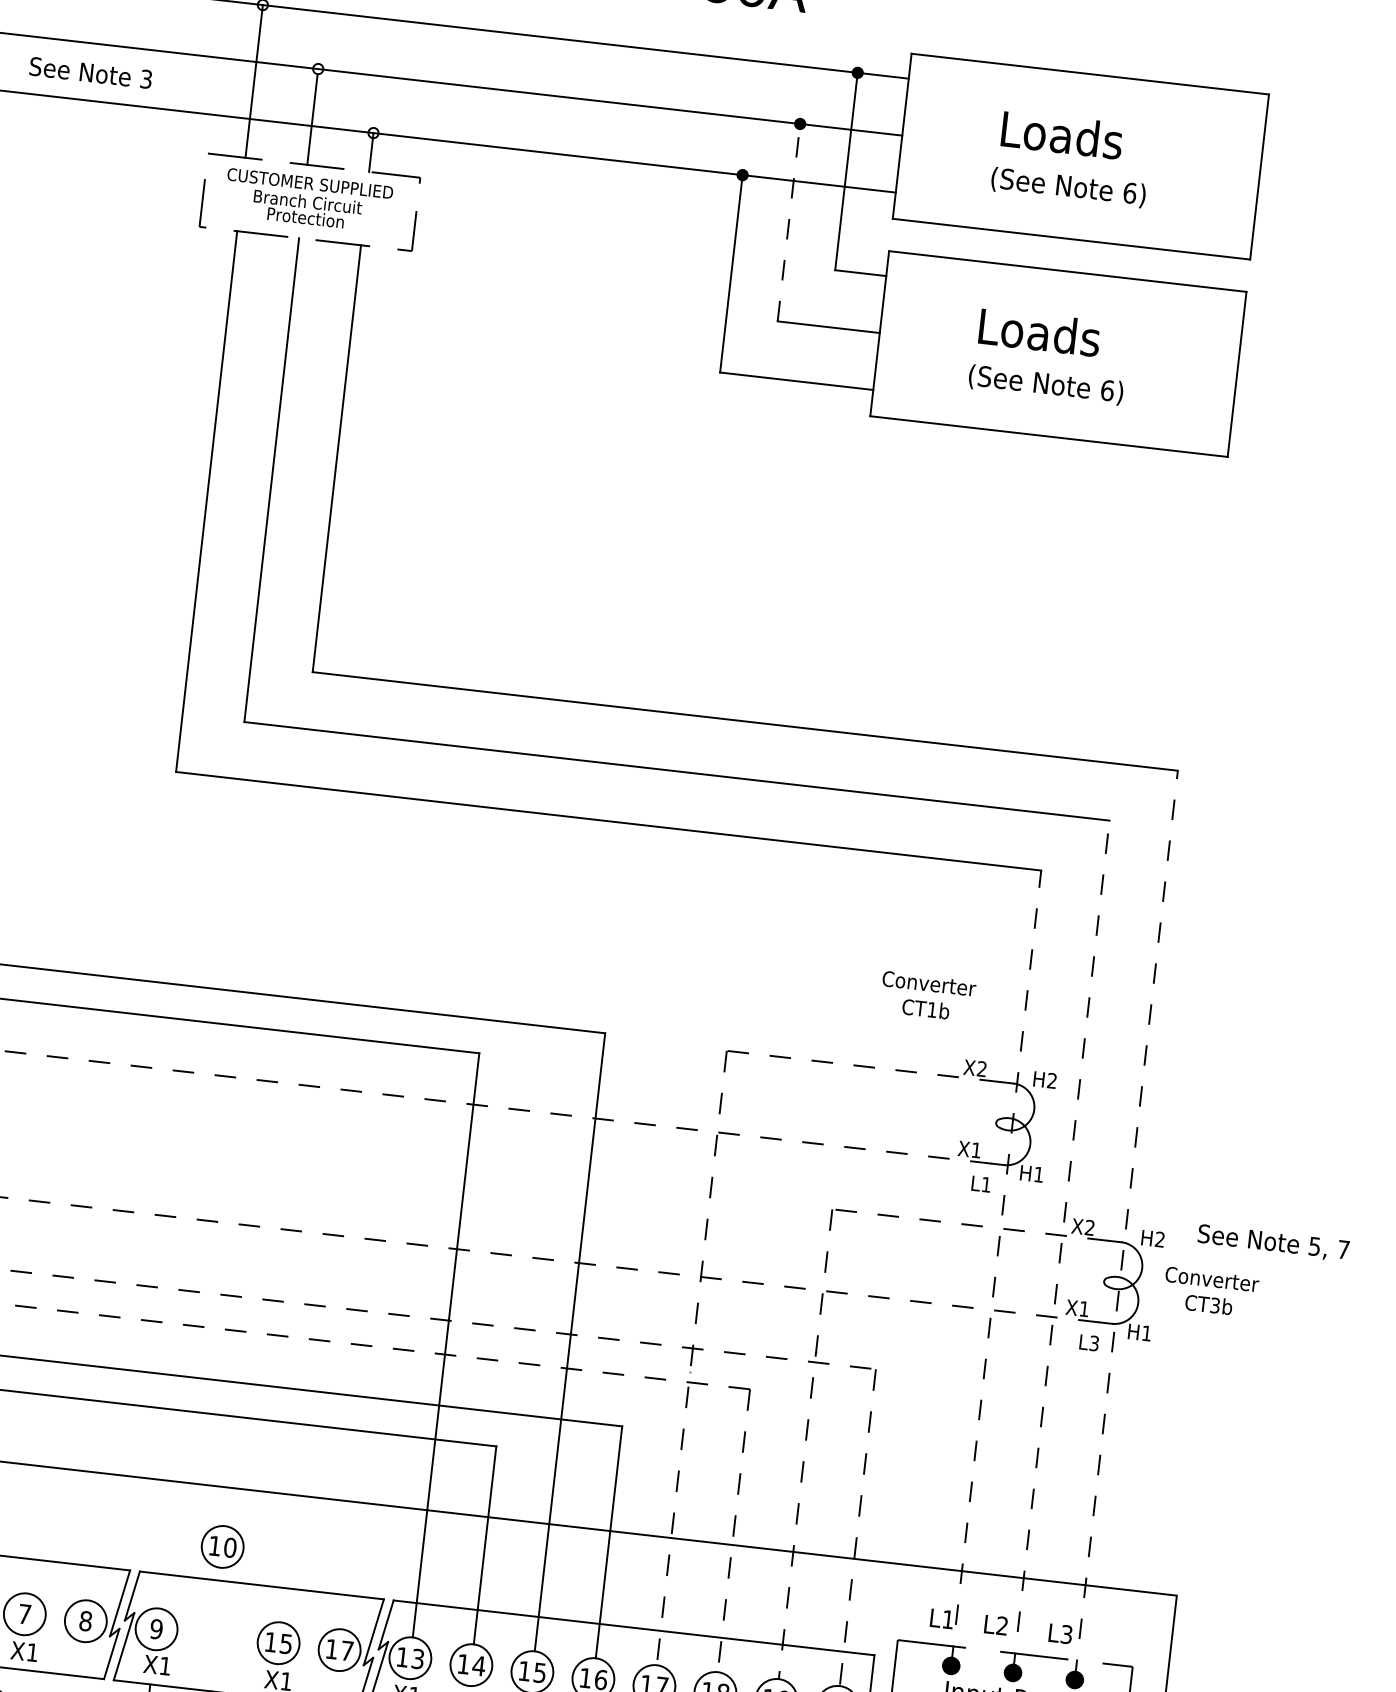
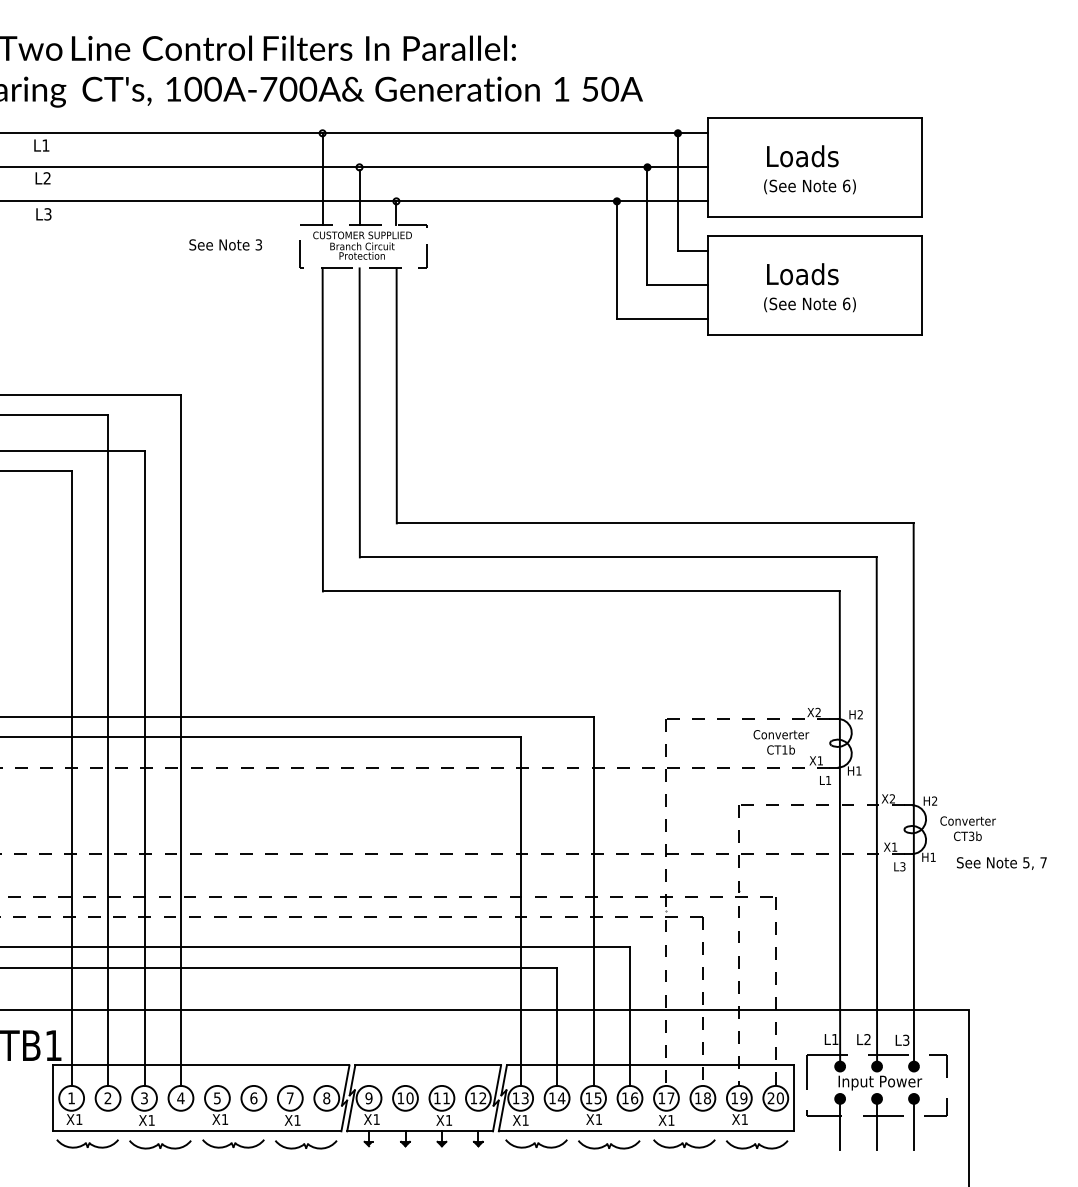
text: (90, 72) -> (225, 244), moved
line: (788, 223) -> (647, 226), dashed -> solid
text: (928, 996) -> (781, 742), moved
line: (1125, 1224) -> (913, 794), dashed -> solid
text: (1273, 1242) -> (1001, 863), moved
line: (1060, 1245) -> (876, 811), dashed -> solid
line: (995, 1268) -> (839, 829), dashed -> solid
part: (222, 1547) -> (405, 1098), moved
text: (286, 1644) -> (446, 1098), 15 -> 11
text: (346, 1651) -> (482, 1098), 17 -> 12

